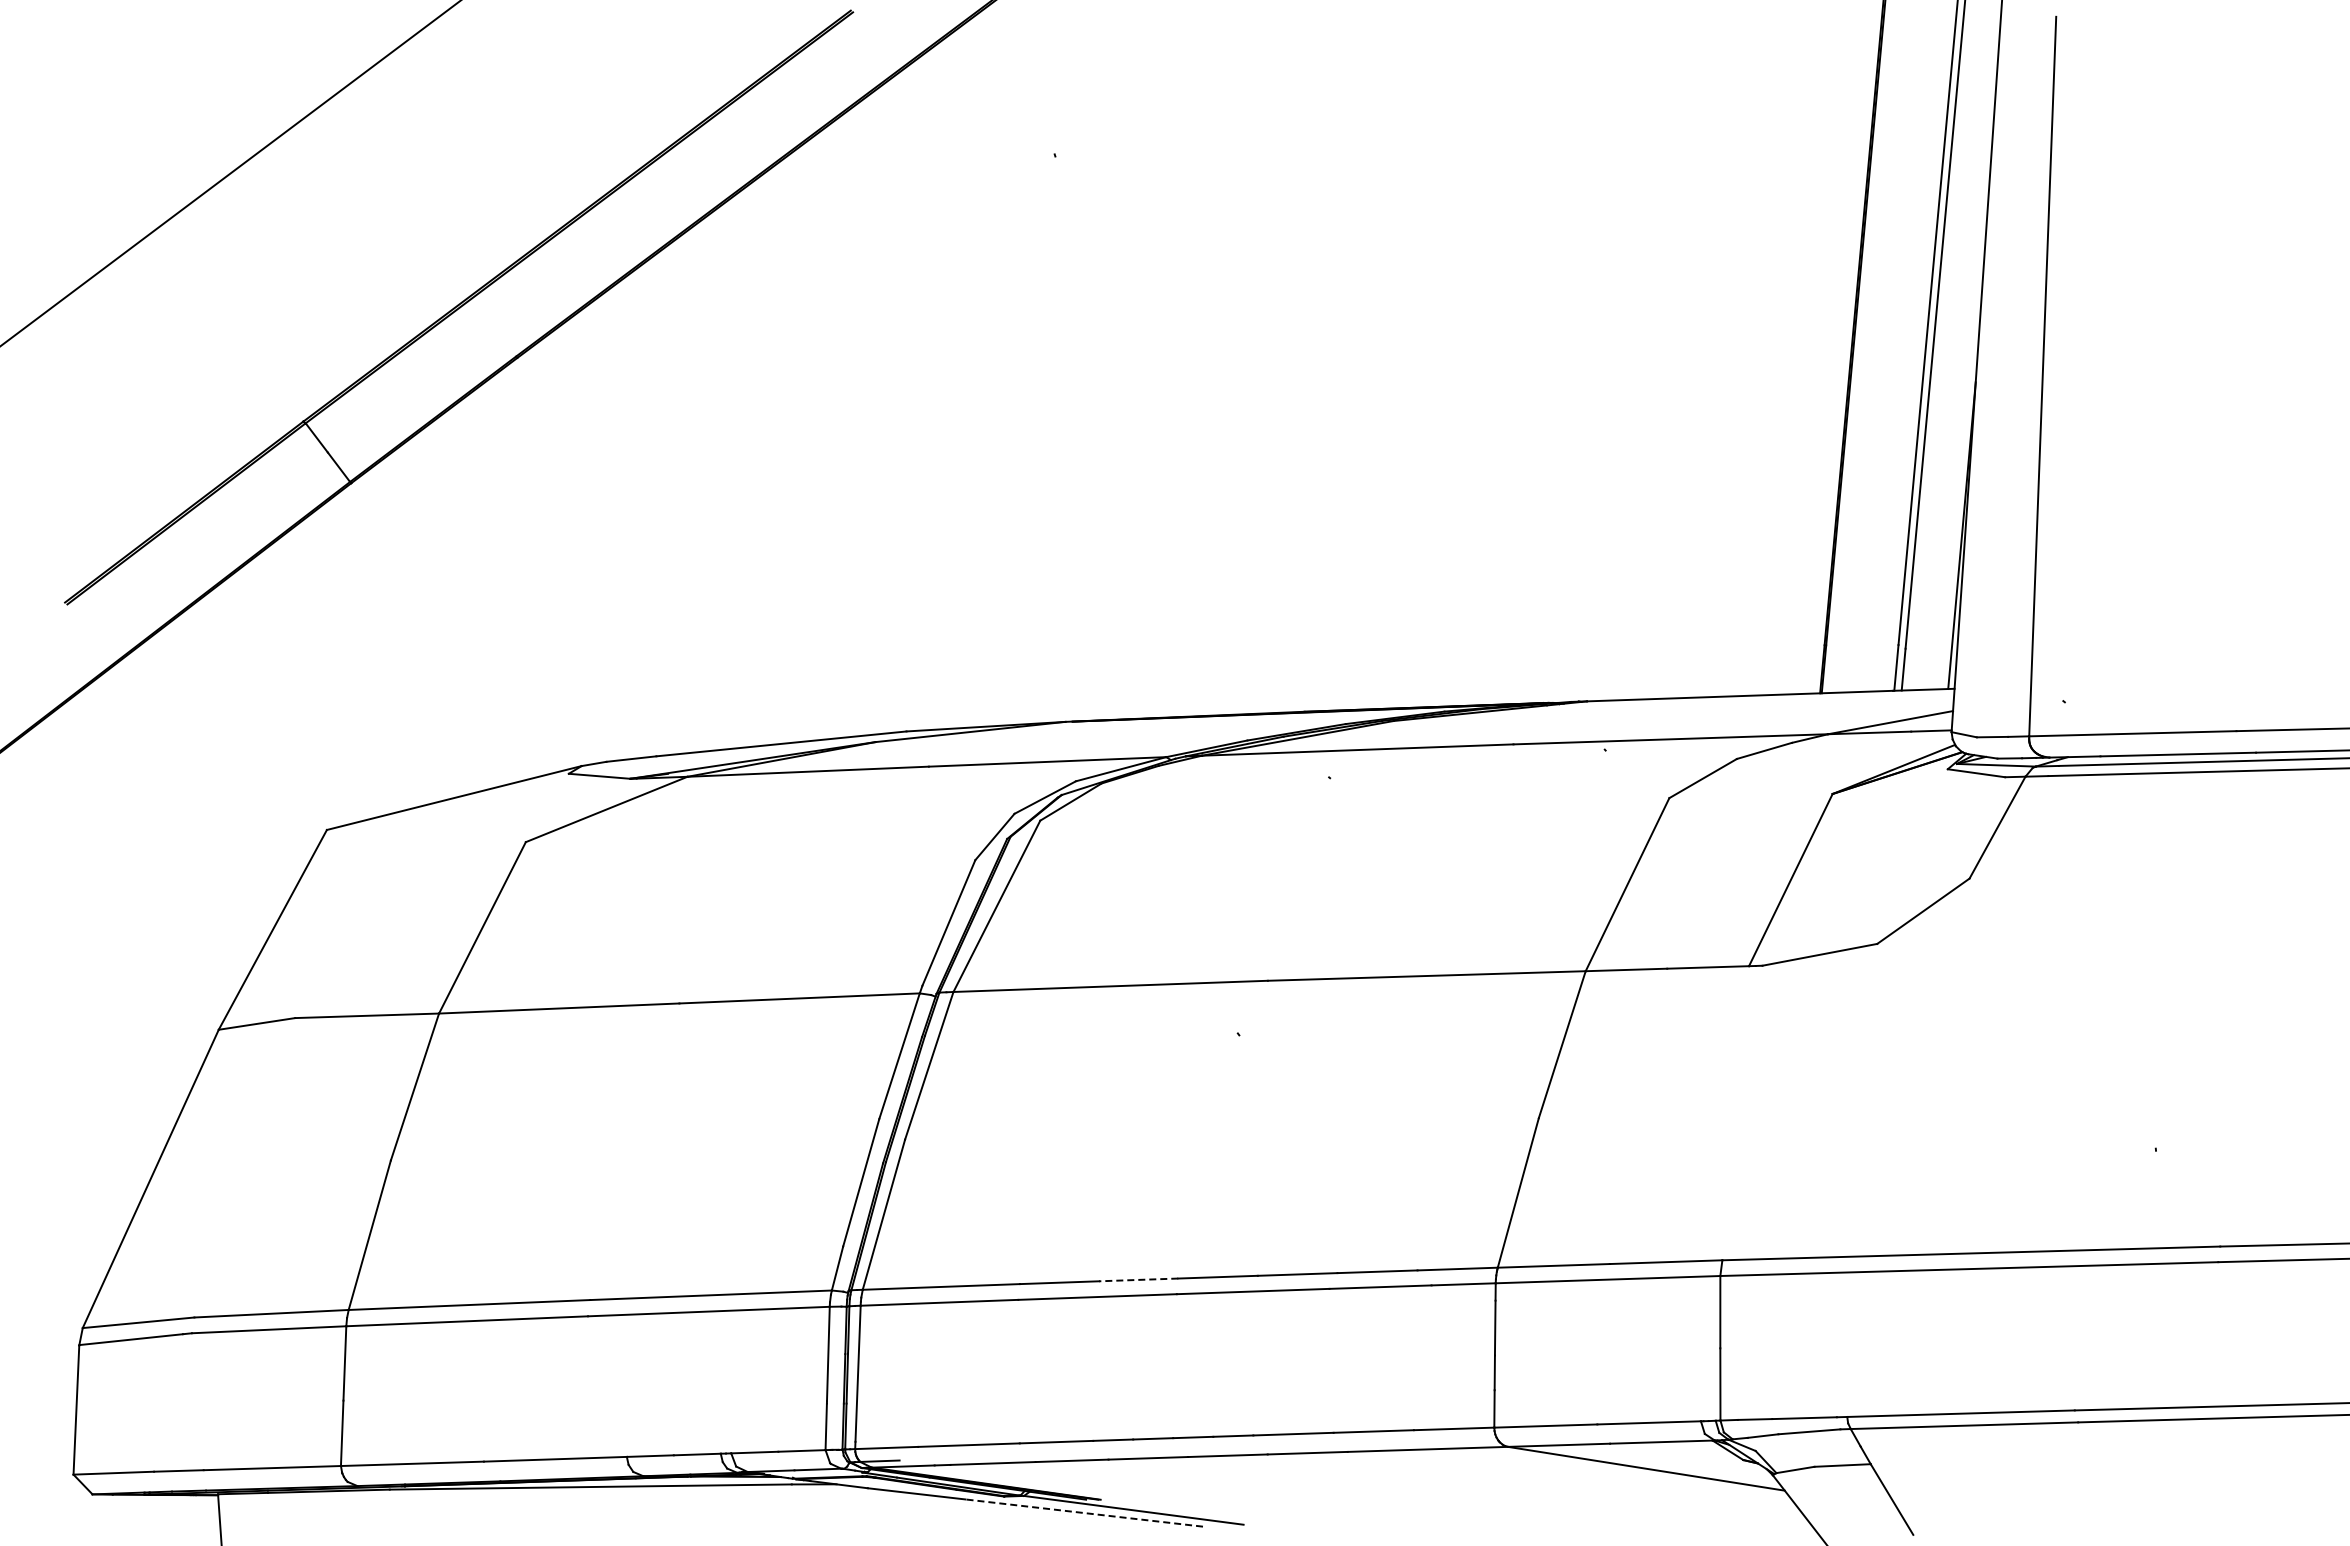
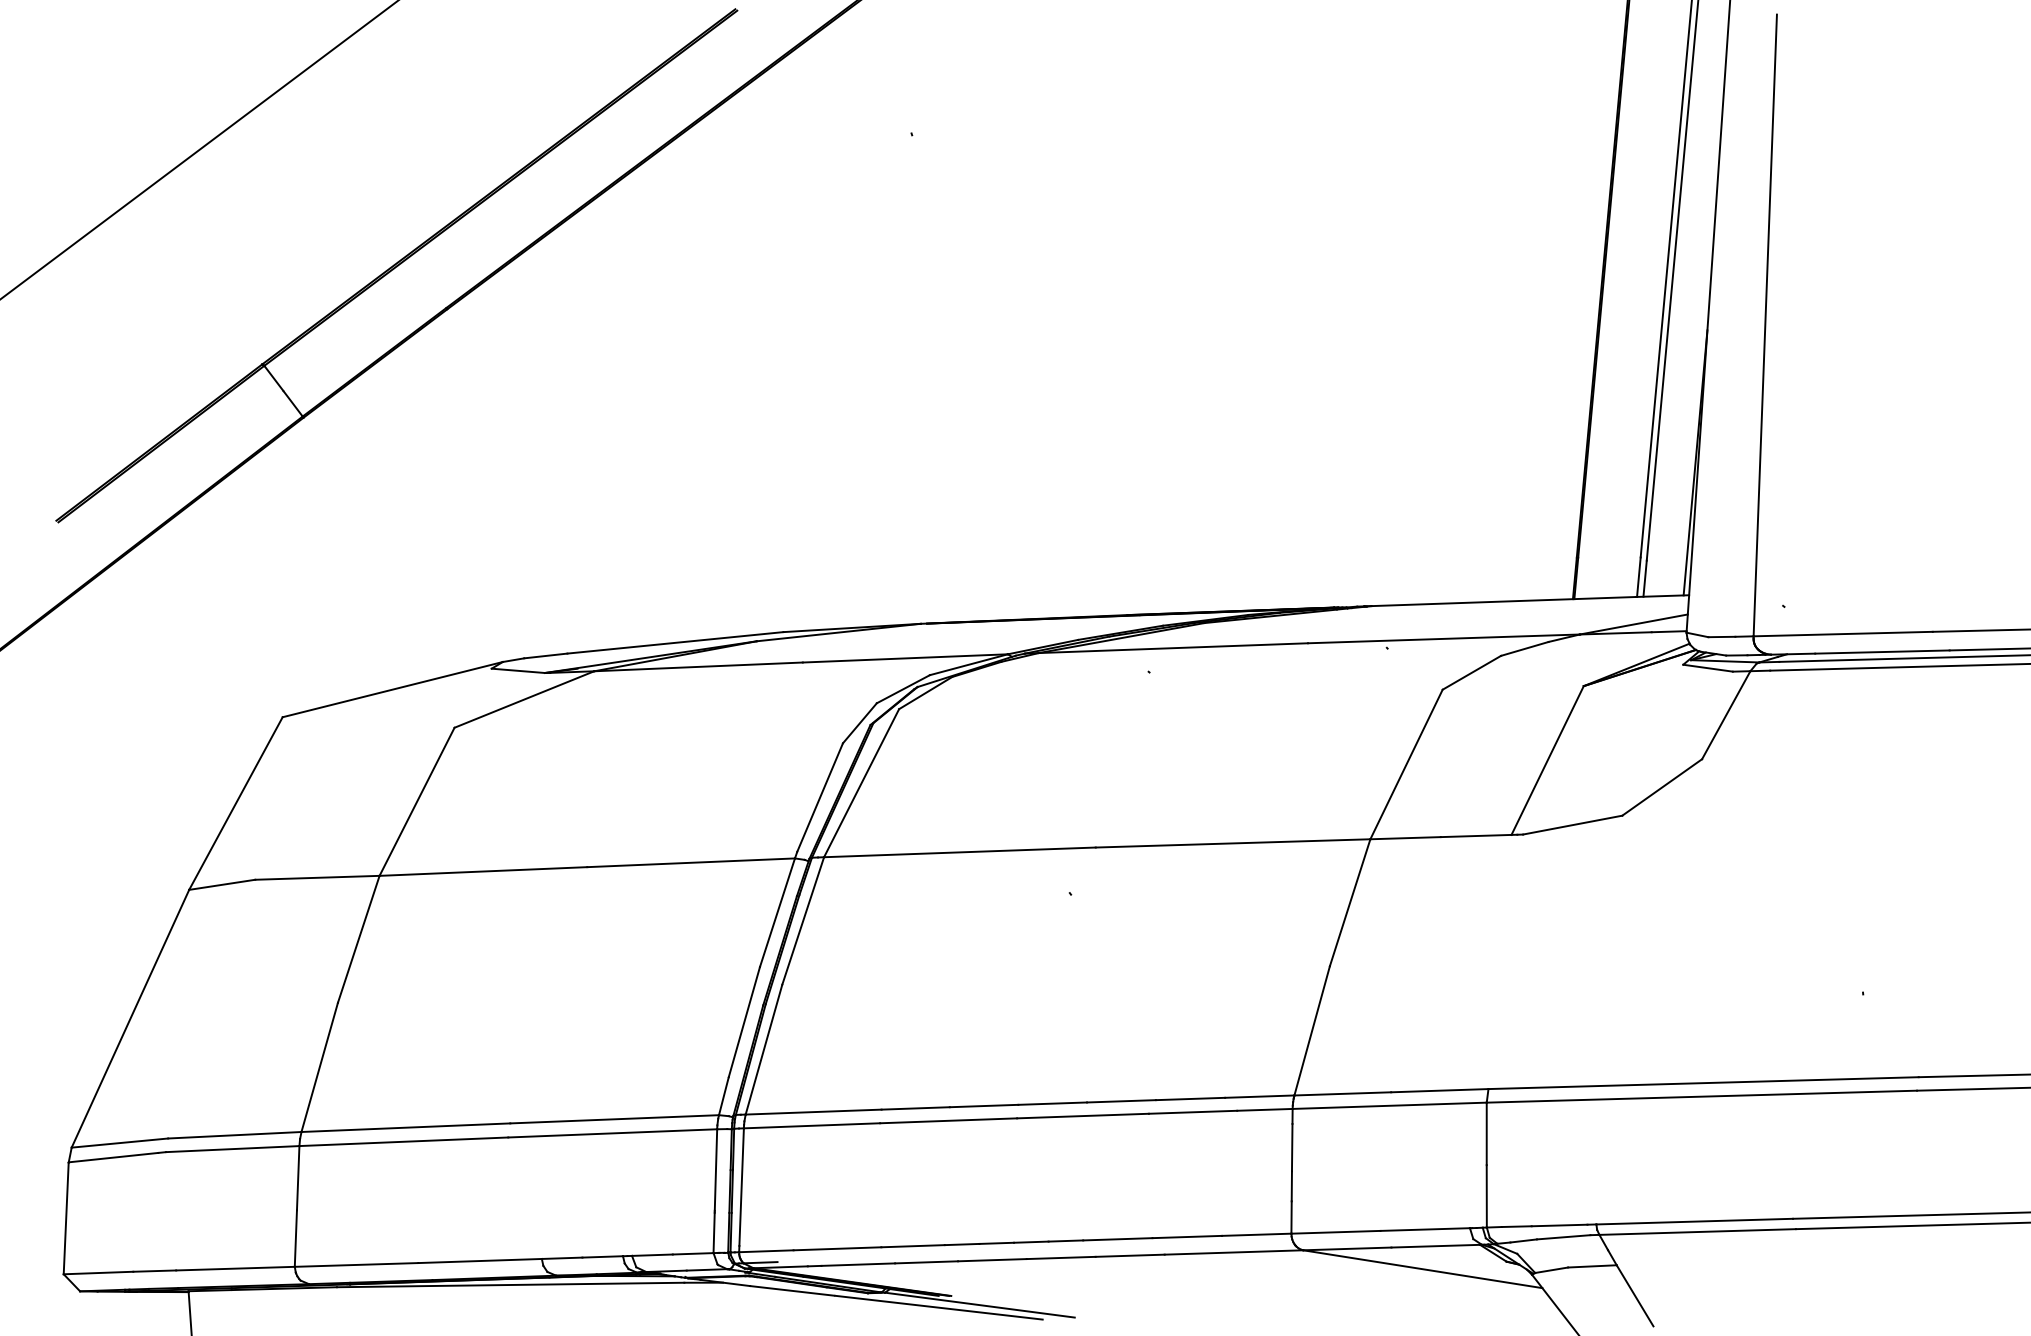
line: (1138, 1279) -> (983, 1105), dashed -> solid
line: (1086, 1513) -> (939, 1307), dashed -> solid

